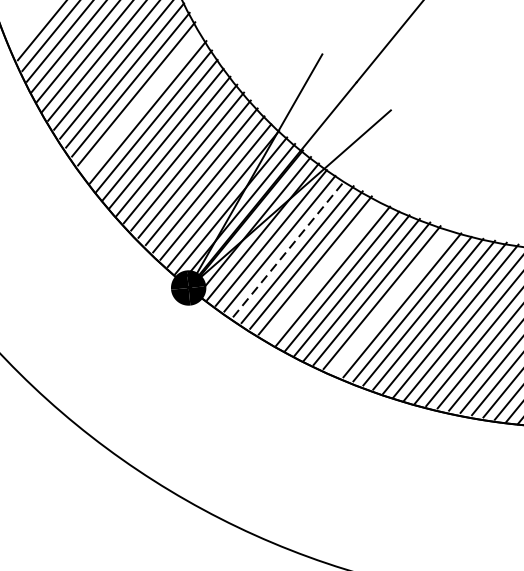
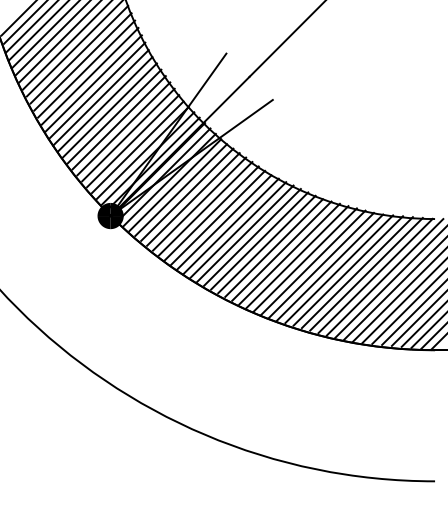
line: (141, 103) -> (89, 76), added
line: (288, 248) -> (187, 194), dashed -> solid
line: (323, 271) -> (211, 213), added
line: (391, 300) -> (259, 240), added

